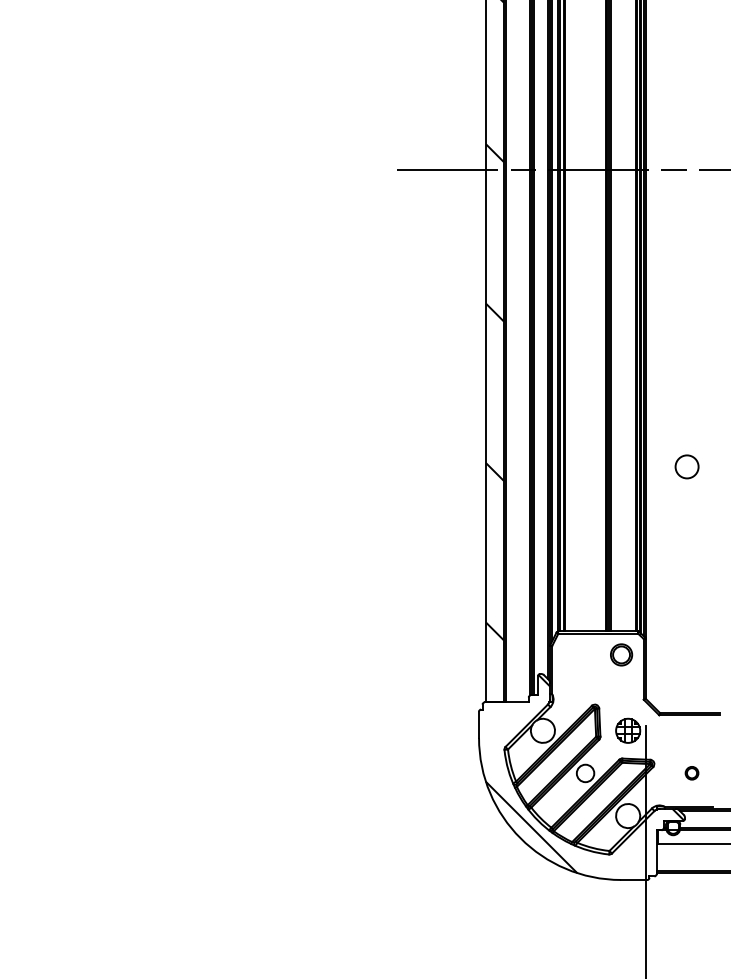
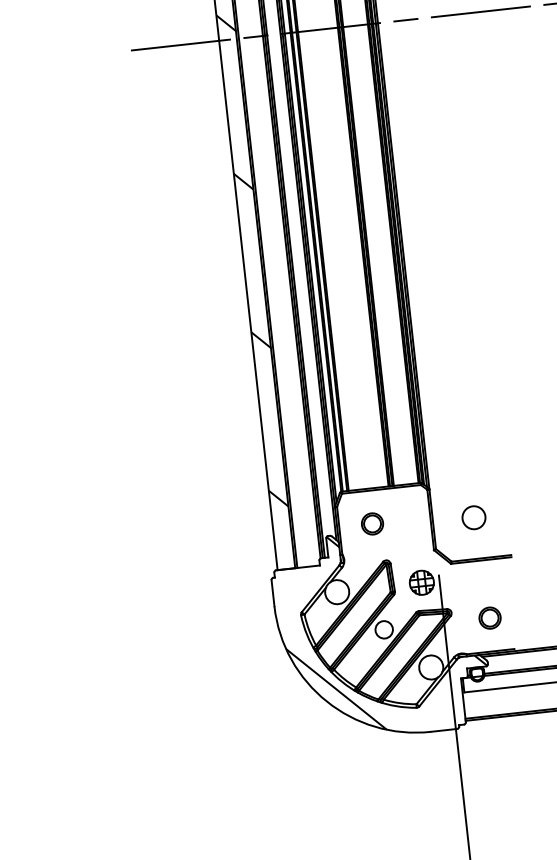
circle: (686, 466) -> (473, 517), moved
part: (621, 654) -> (372, 523), moved
part: (691, 772) -> (489, 617), size x1.67

